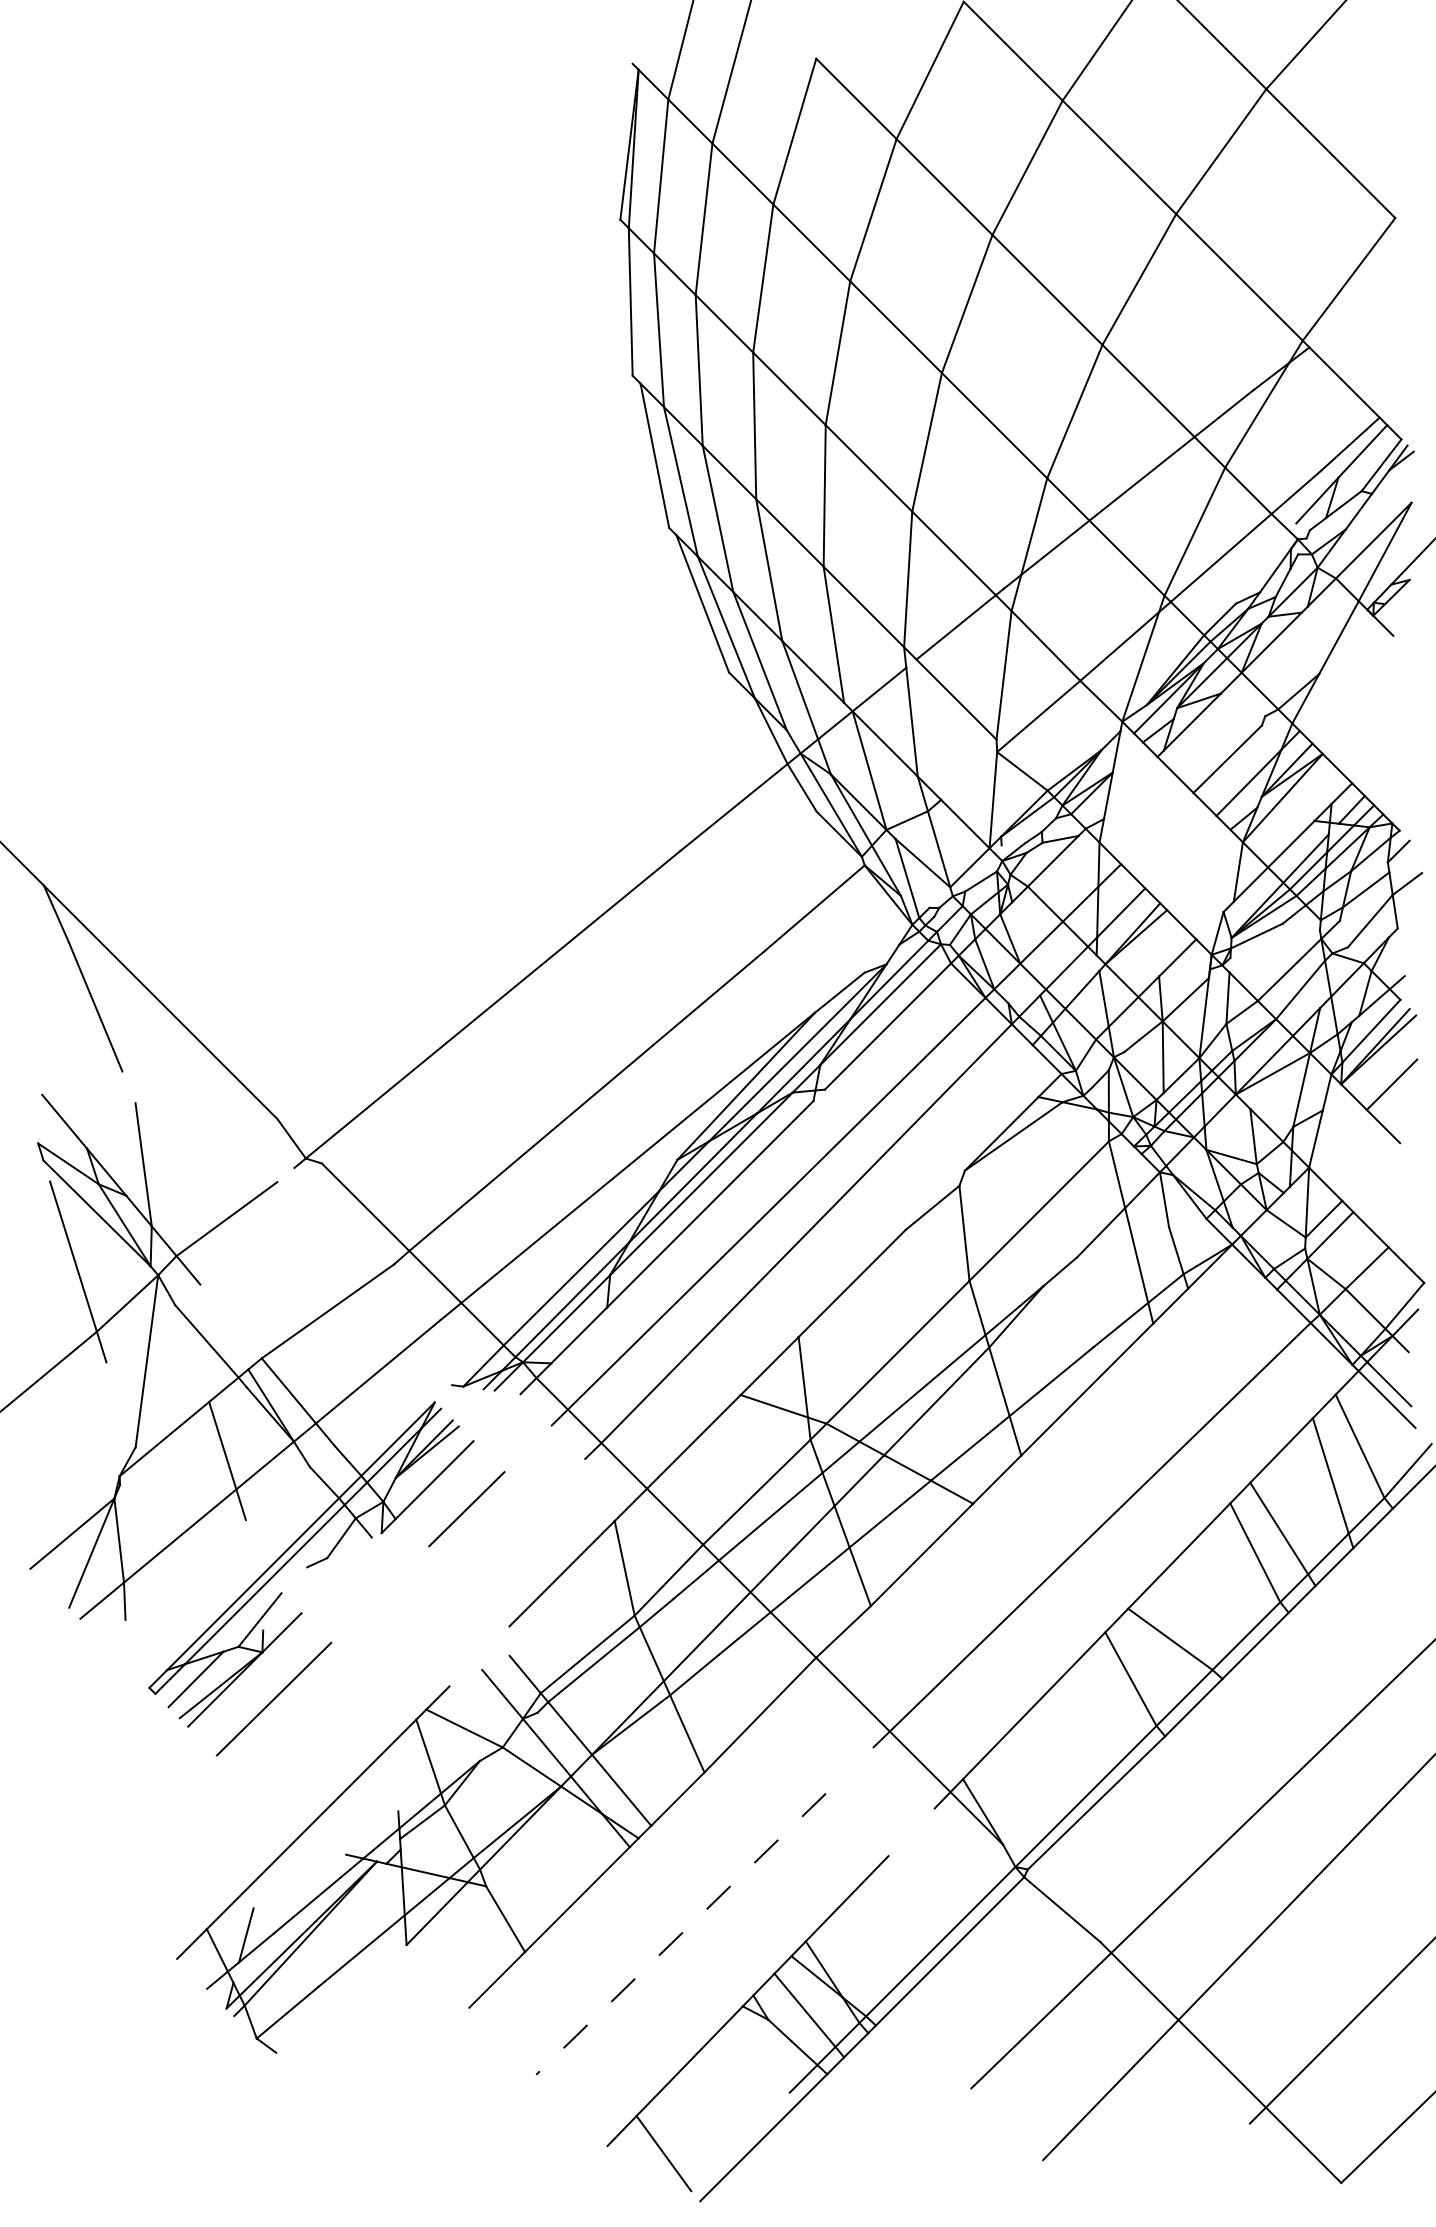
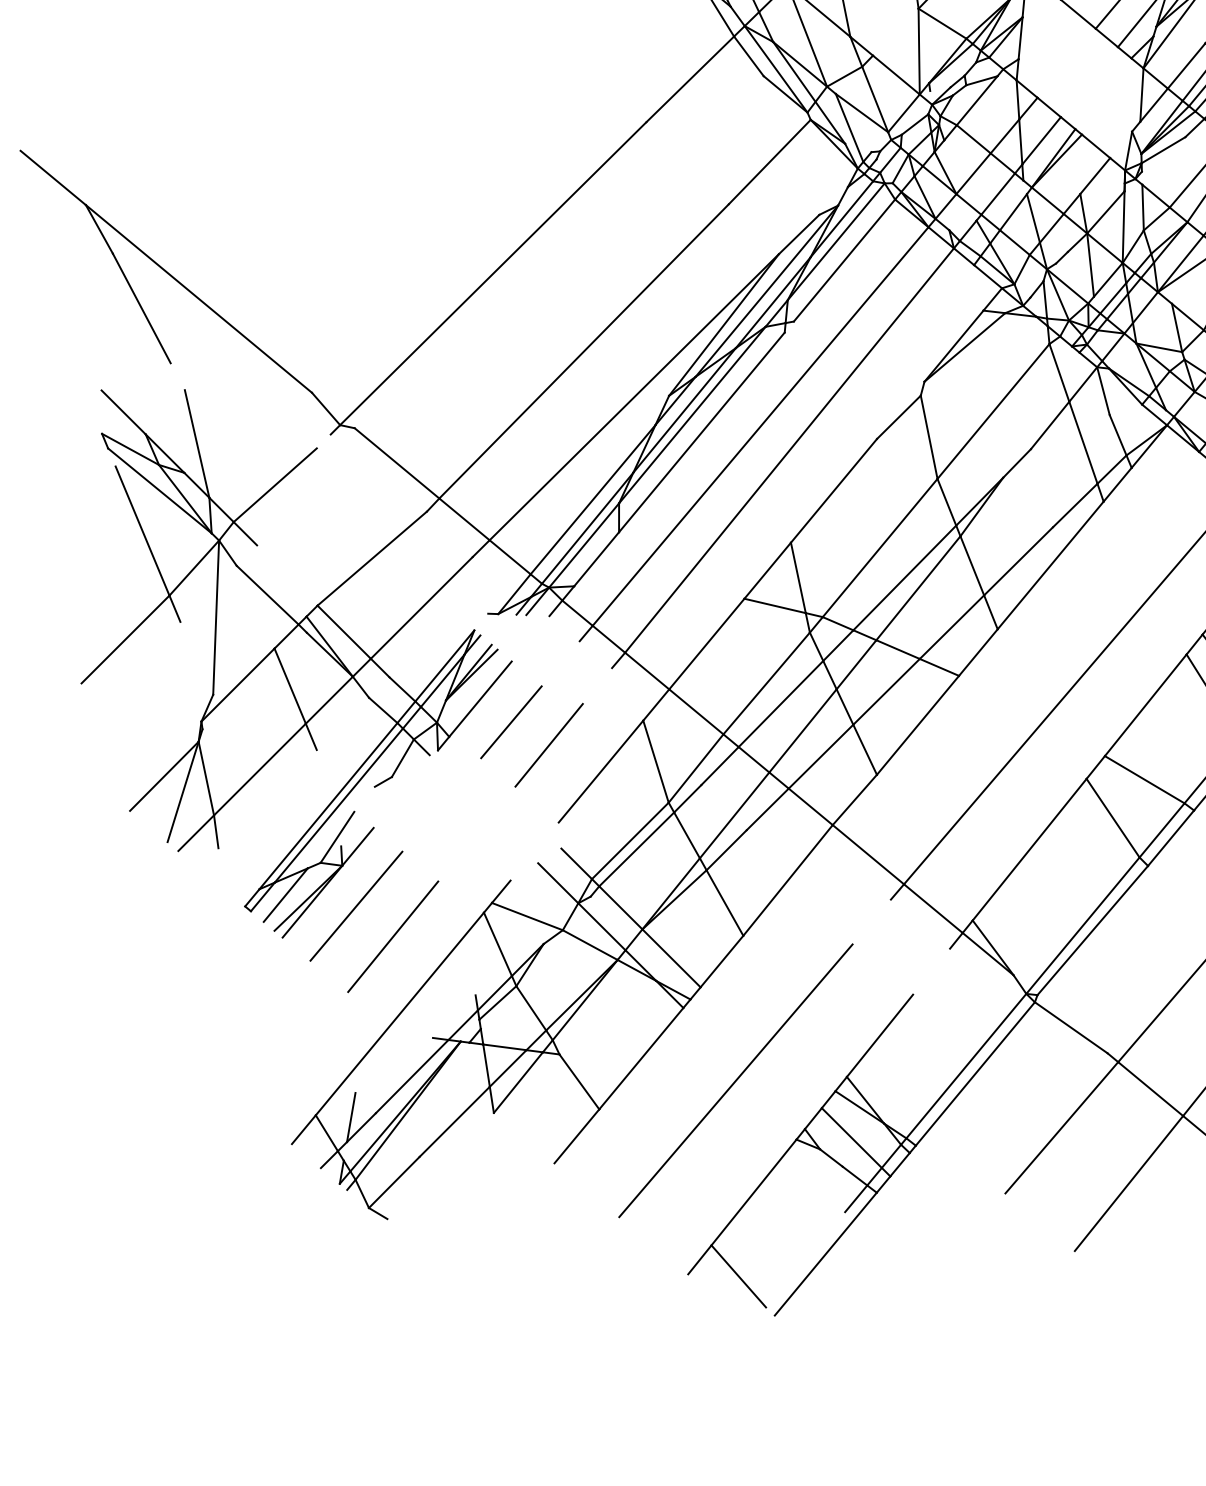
line: (506, 1538) -> (548, 744), added
line: (311, 1736) -> (392, 936), added
line: (681, 1934) -> (736, 1081), dashed -> solid

